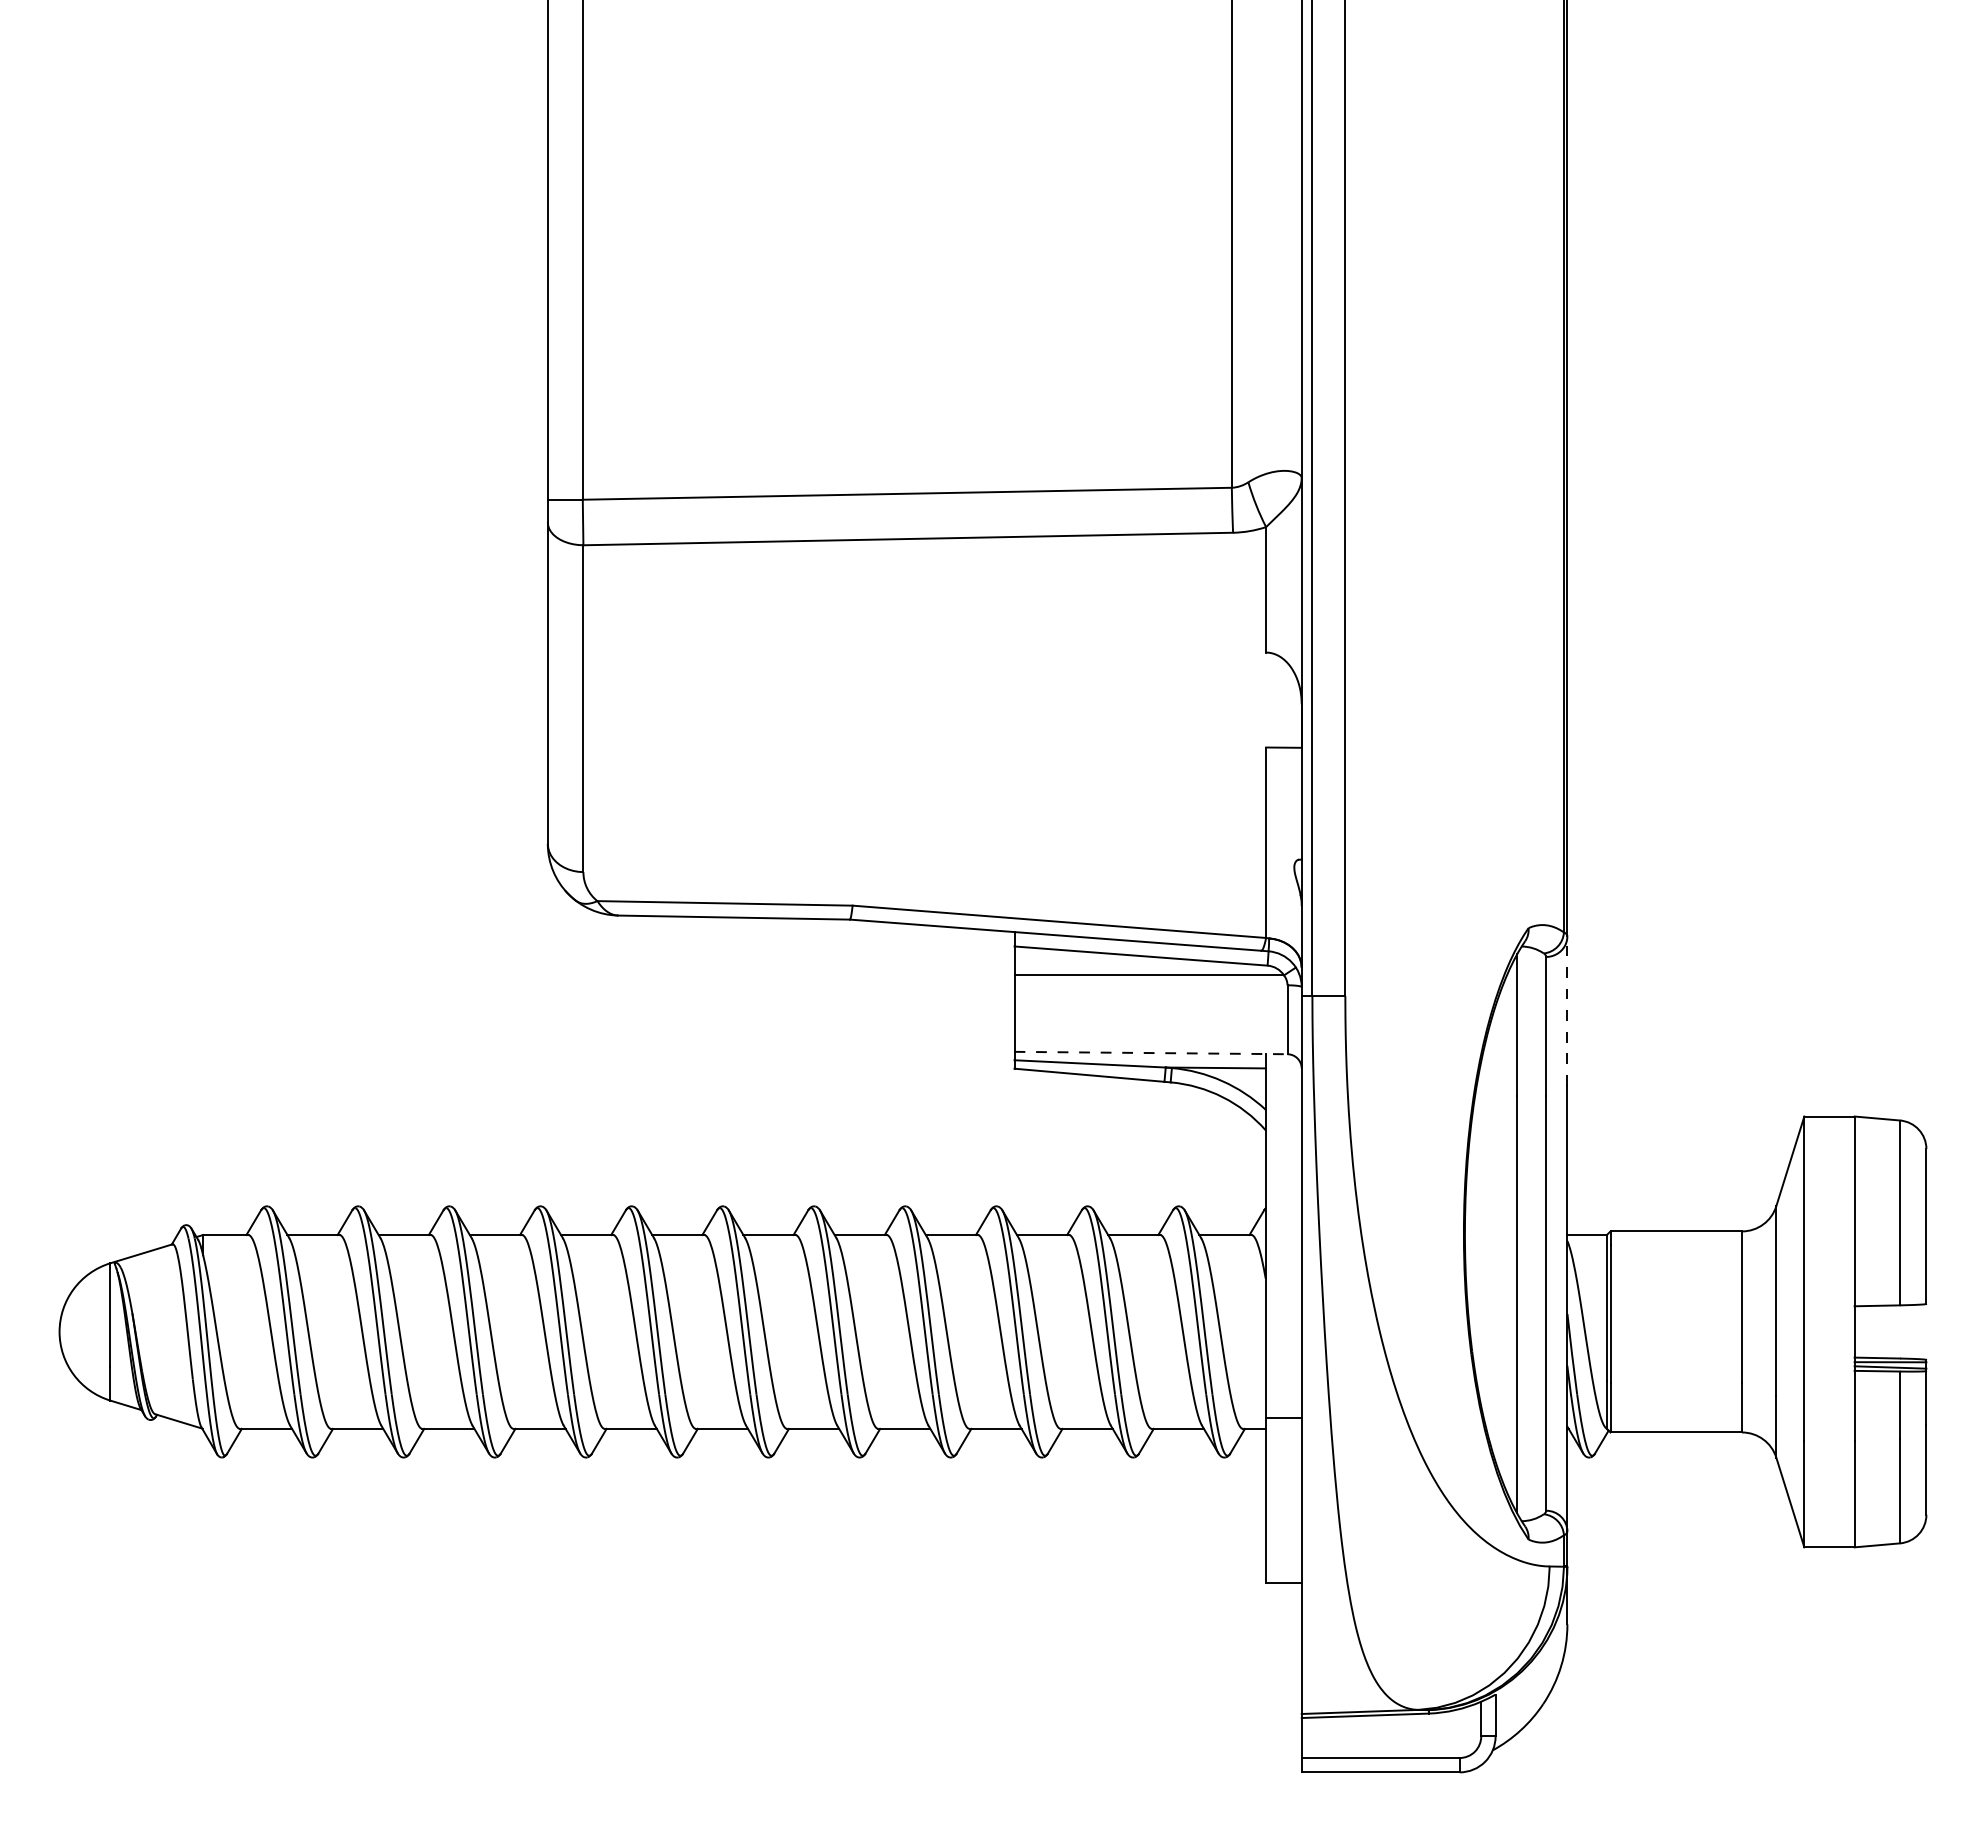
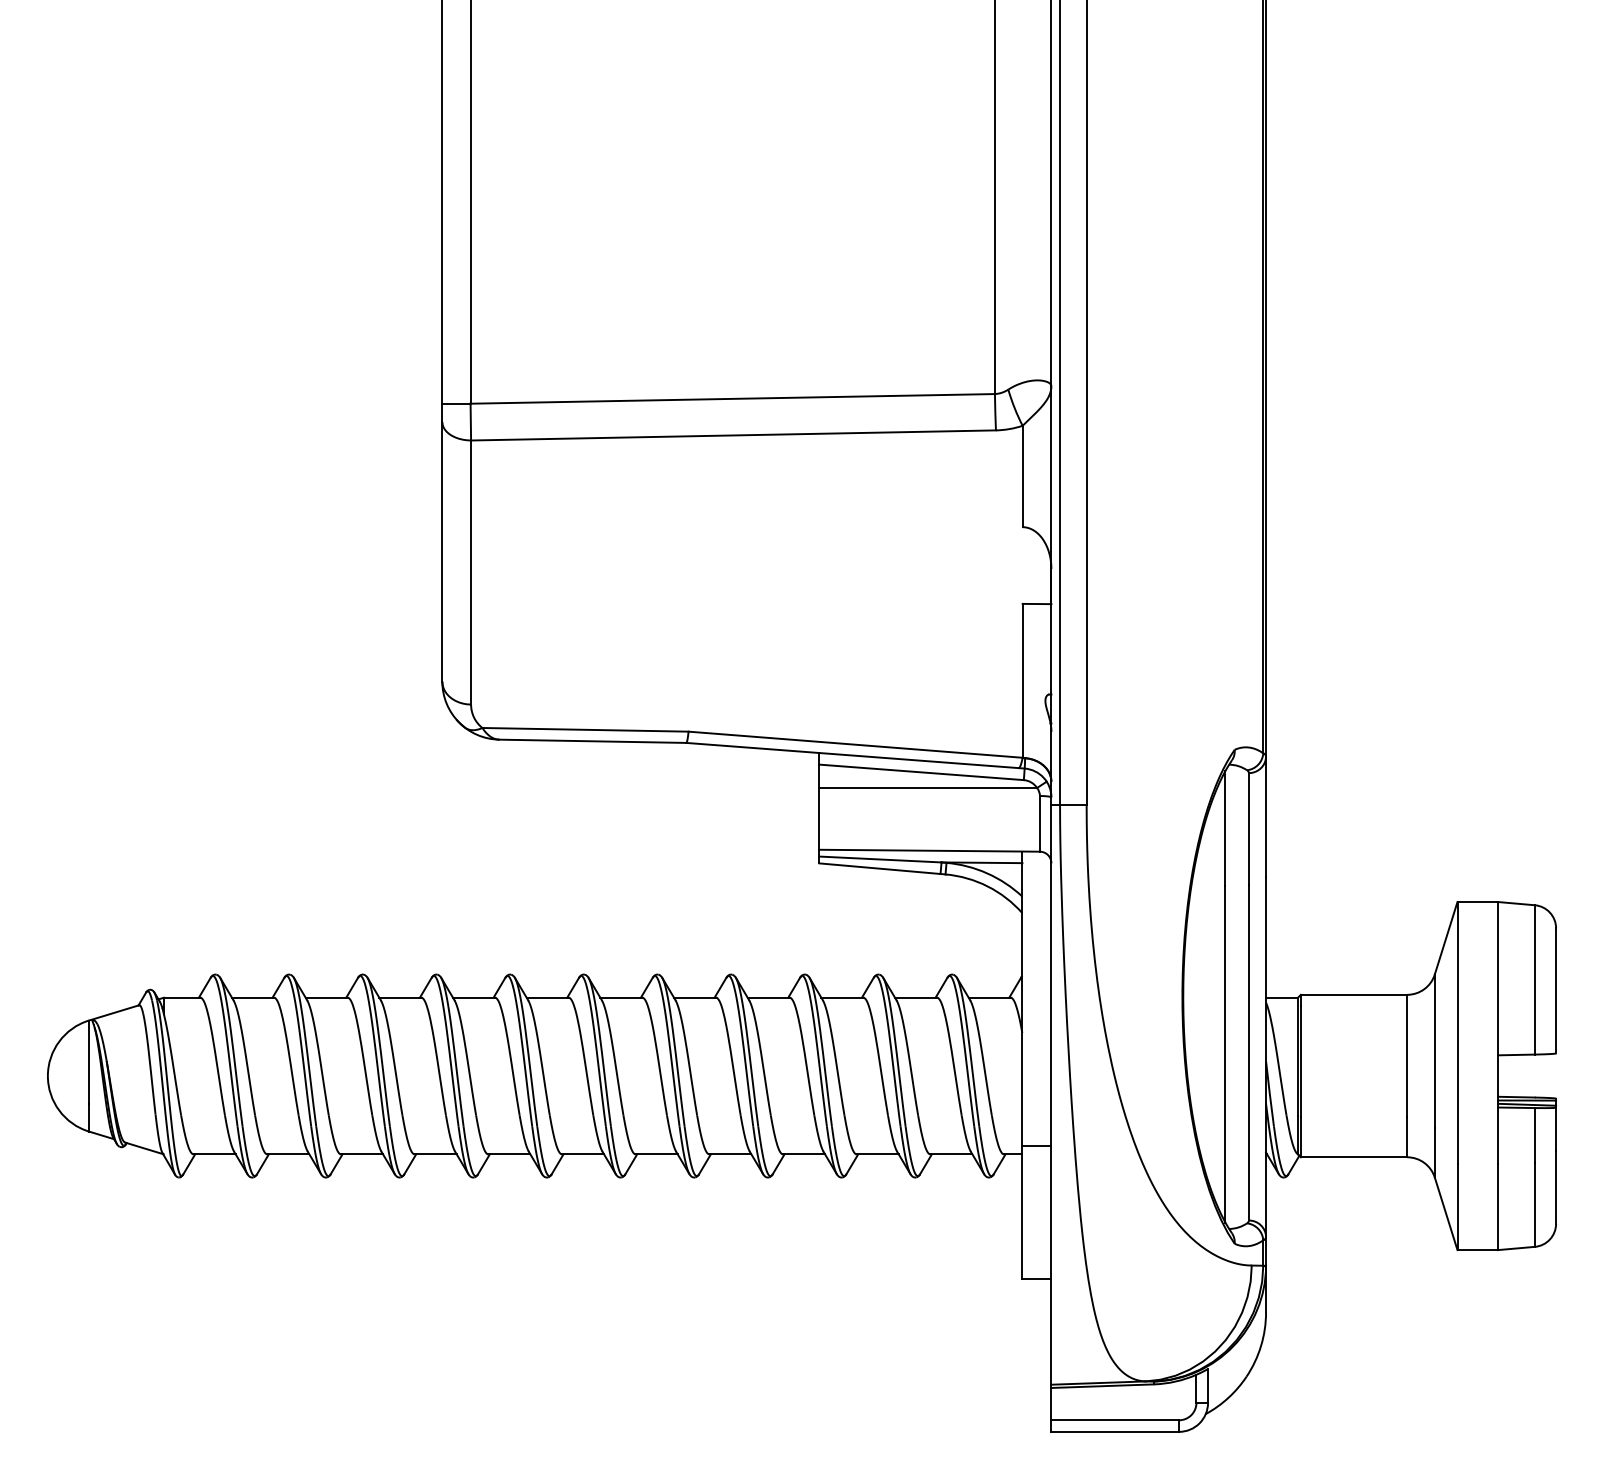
line: (1567, 1010) -> (1266, 816), dashed -> solid
line: (1151, 1053) -> (930, 851), dashed -> solid

